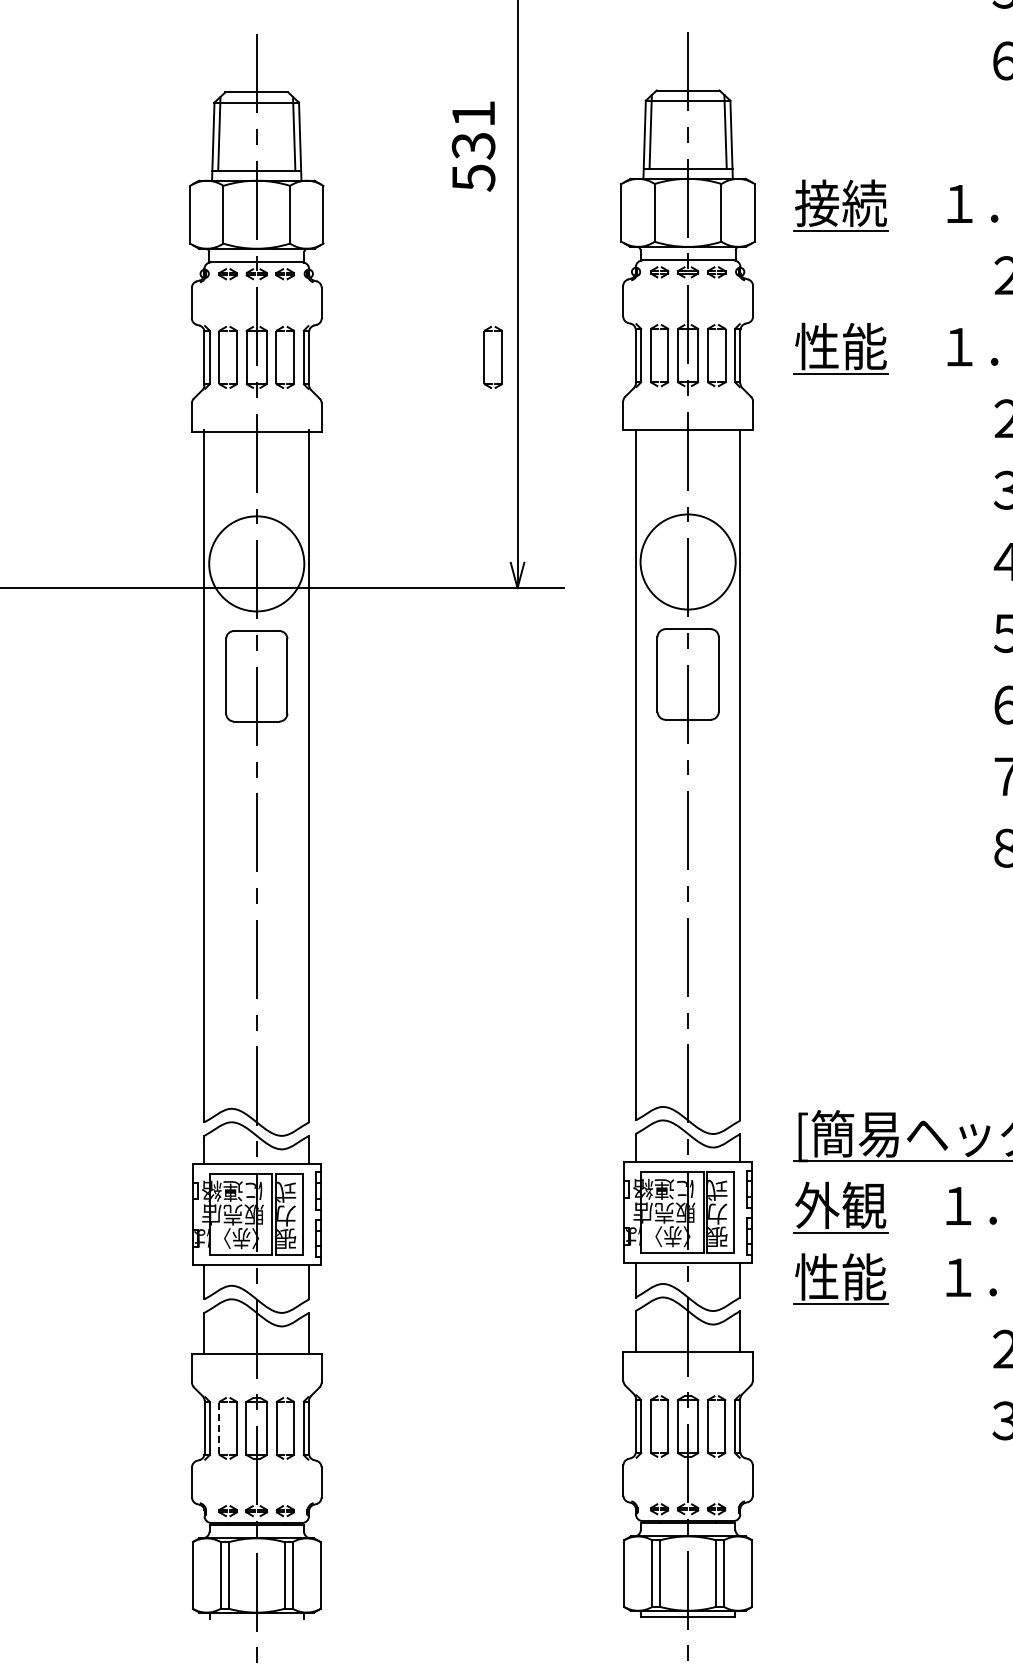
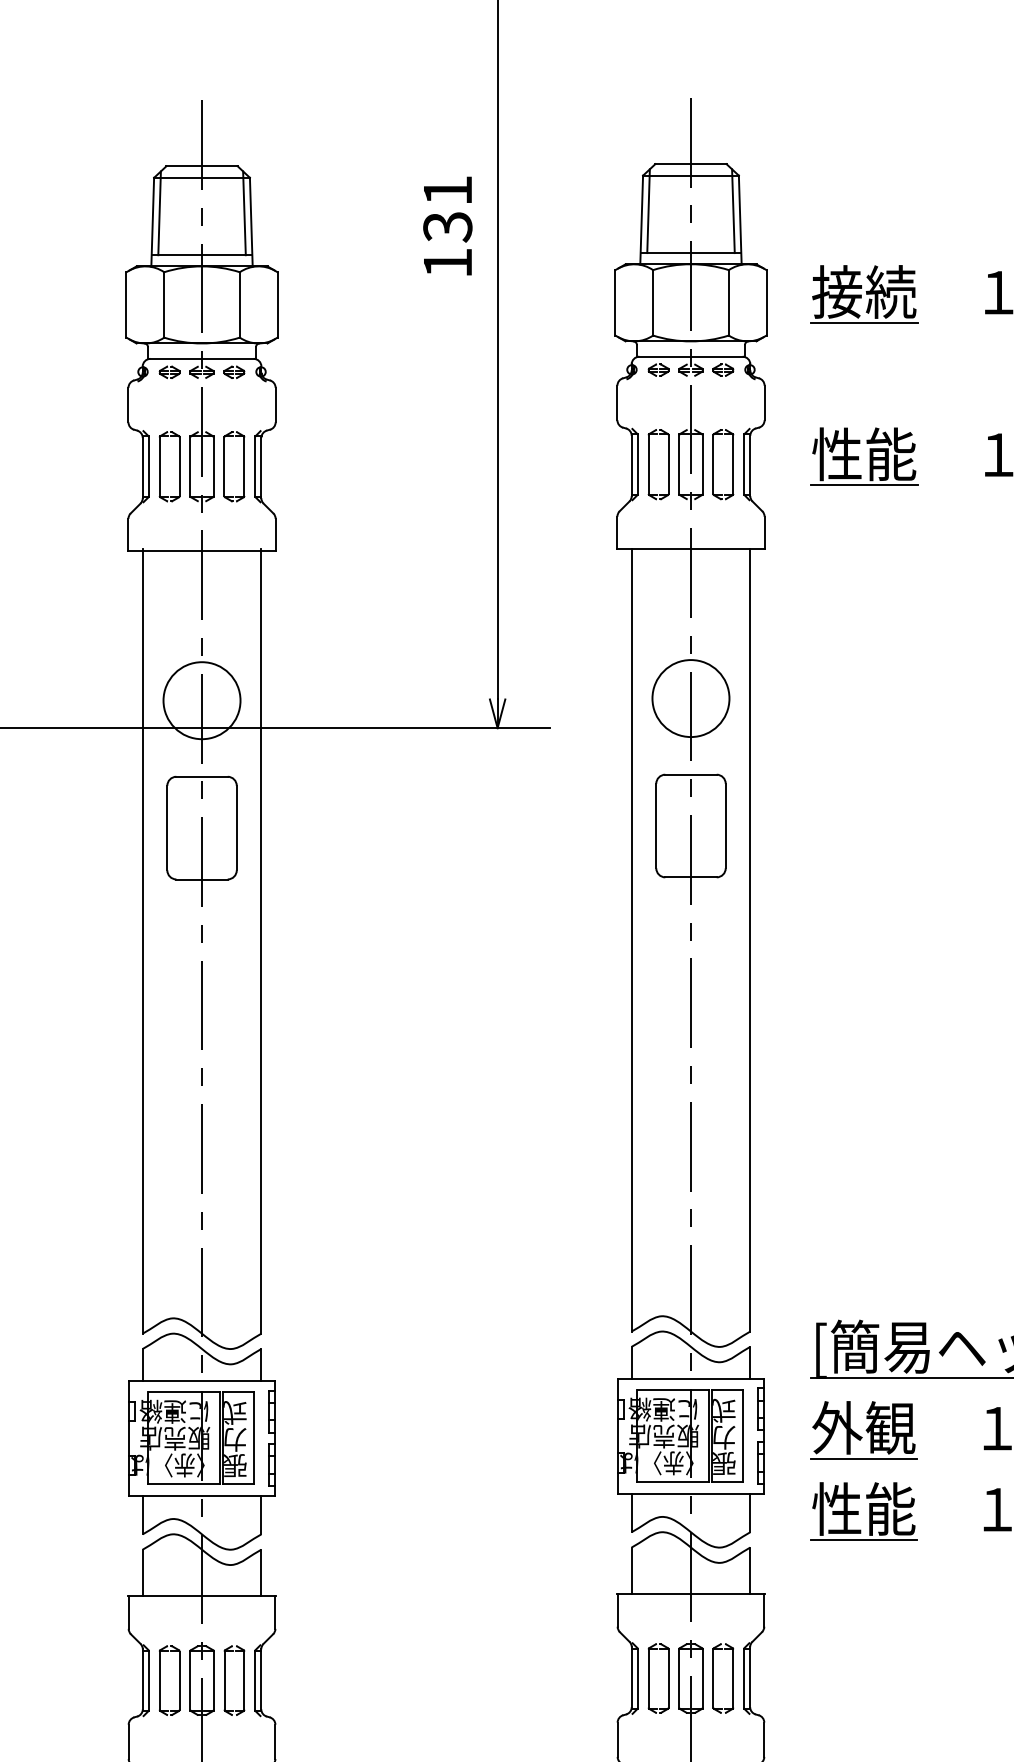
text: (473, 177) -> (447, 262), 531 -> 131
part: (484, 357) -> (460, 466), removed
circle: (688, 561) -> (691, 697), size x0.71
circle: (256, 563) -> (201, 700), size x0.71
line: (219, 1428) -> (159, 1680), dashed -> solid

